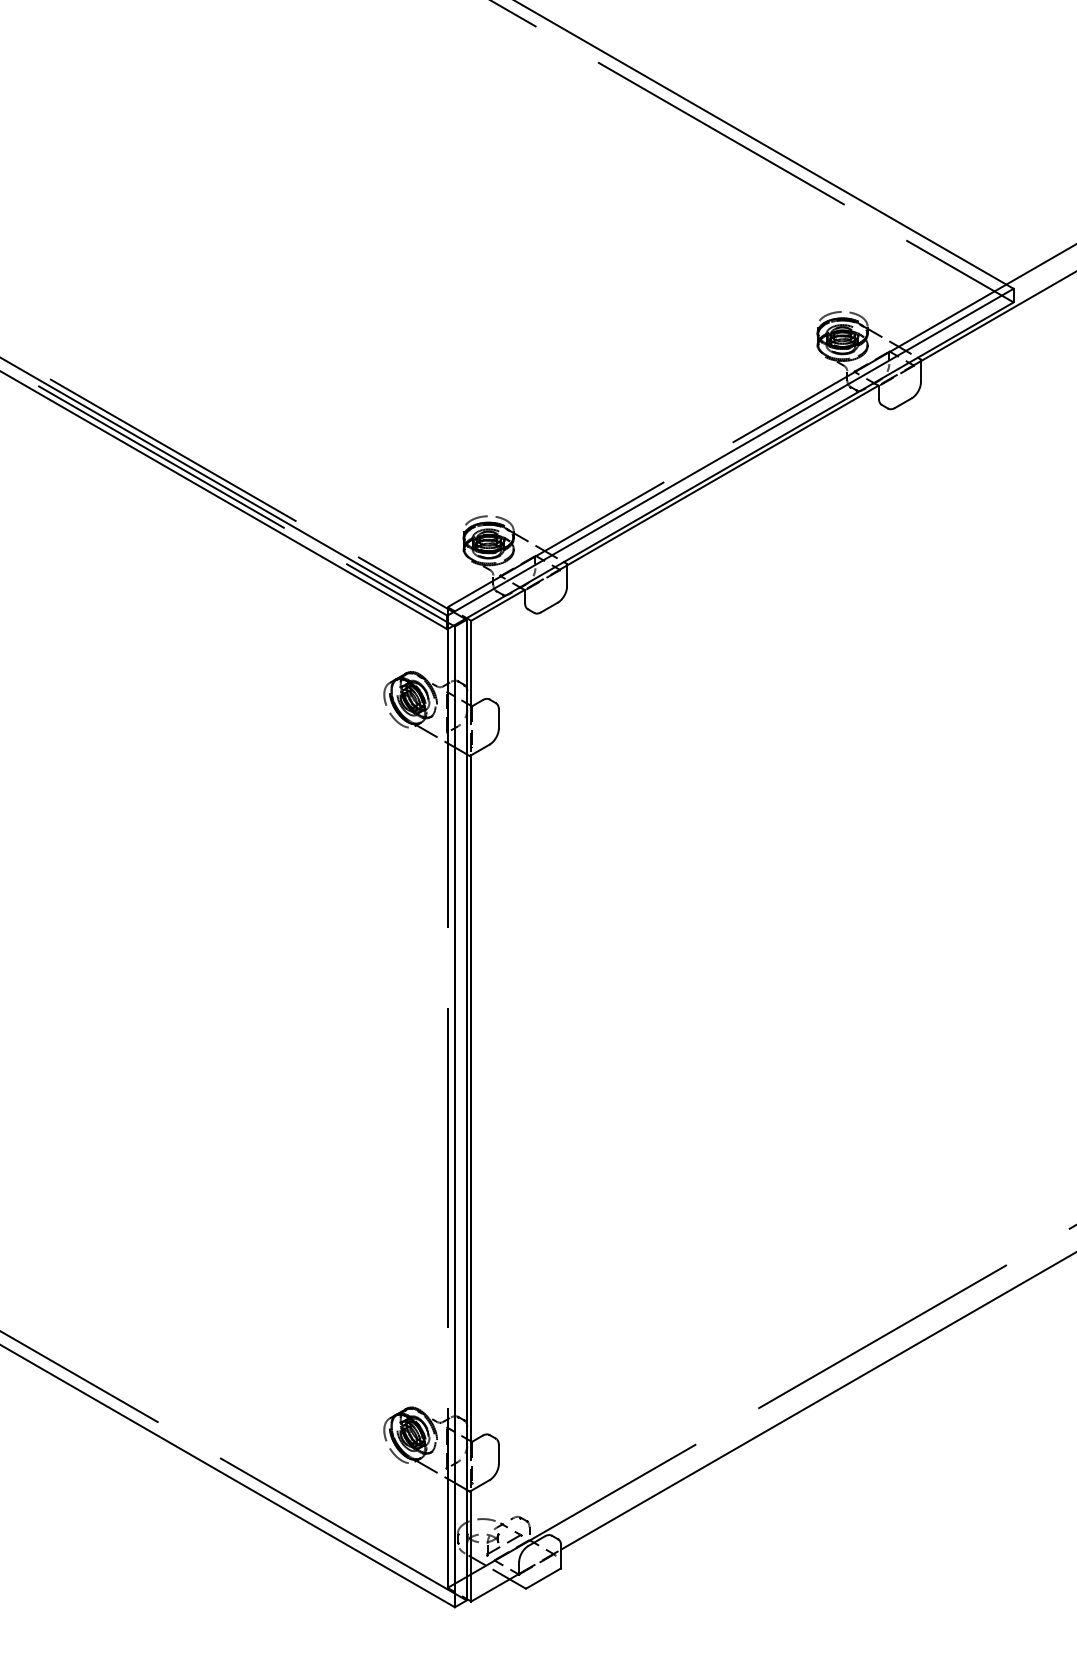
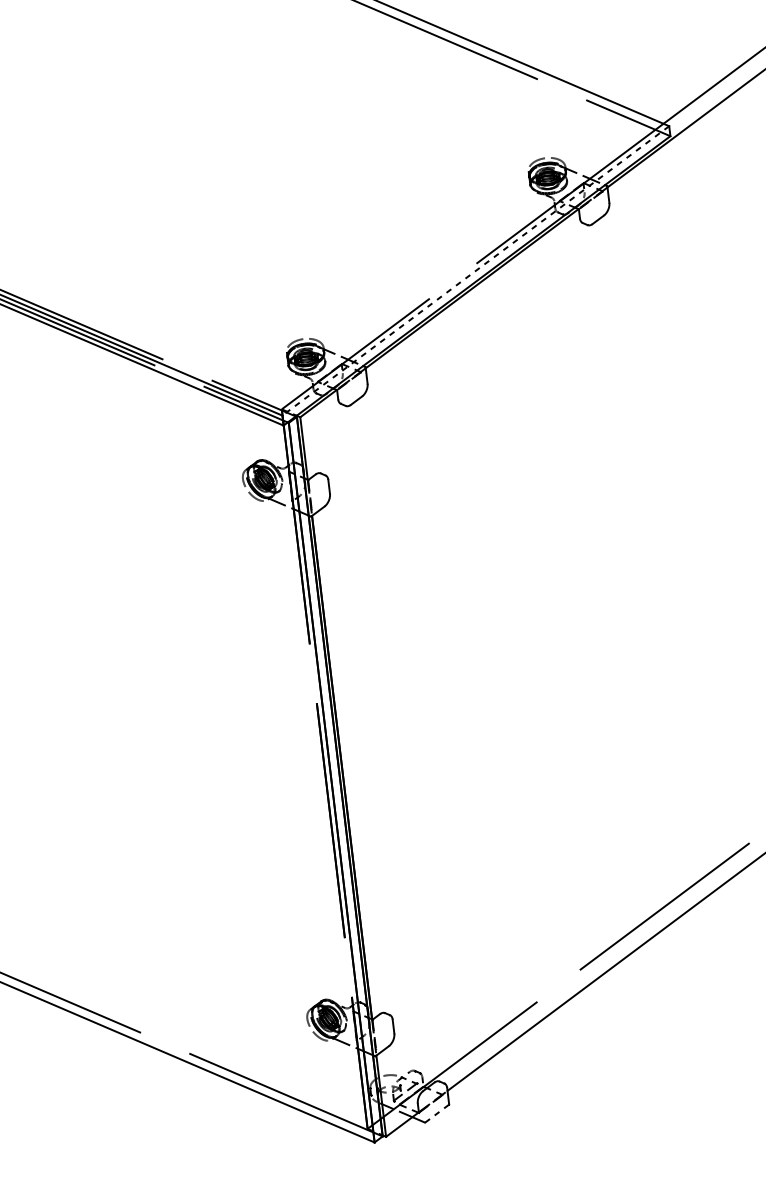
line: (730, 452) -> (475, 271), solid -> dashed
line: (543, 1578) -> (437, 1113), solid -> dashed

